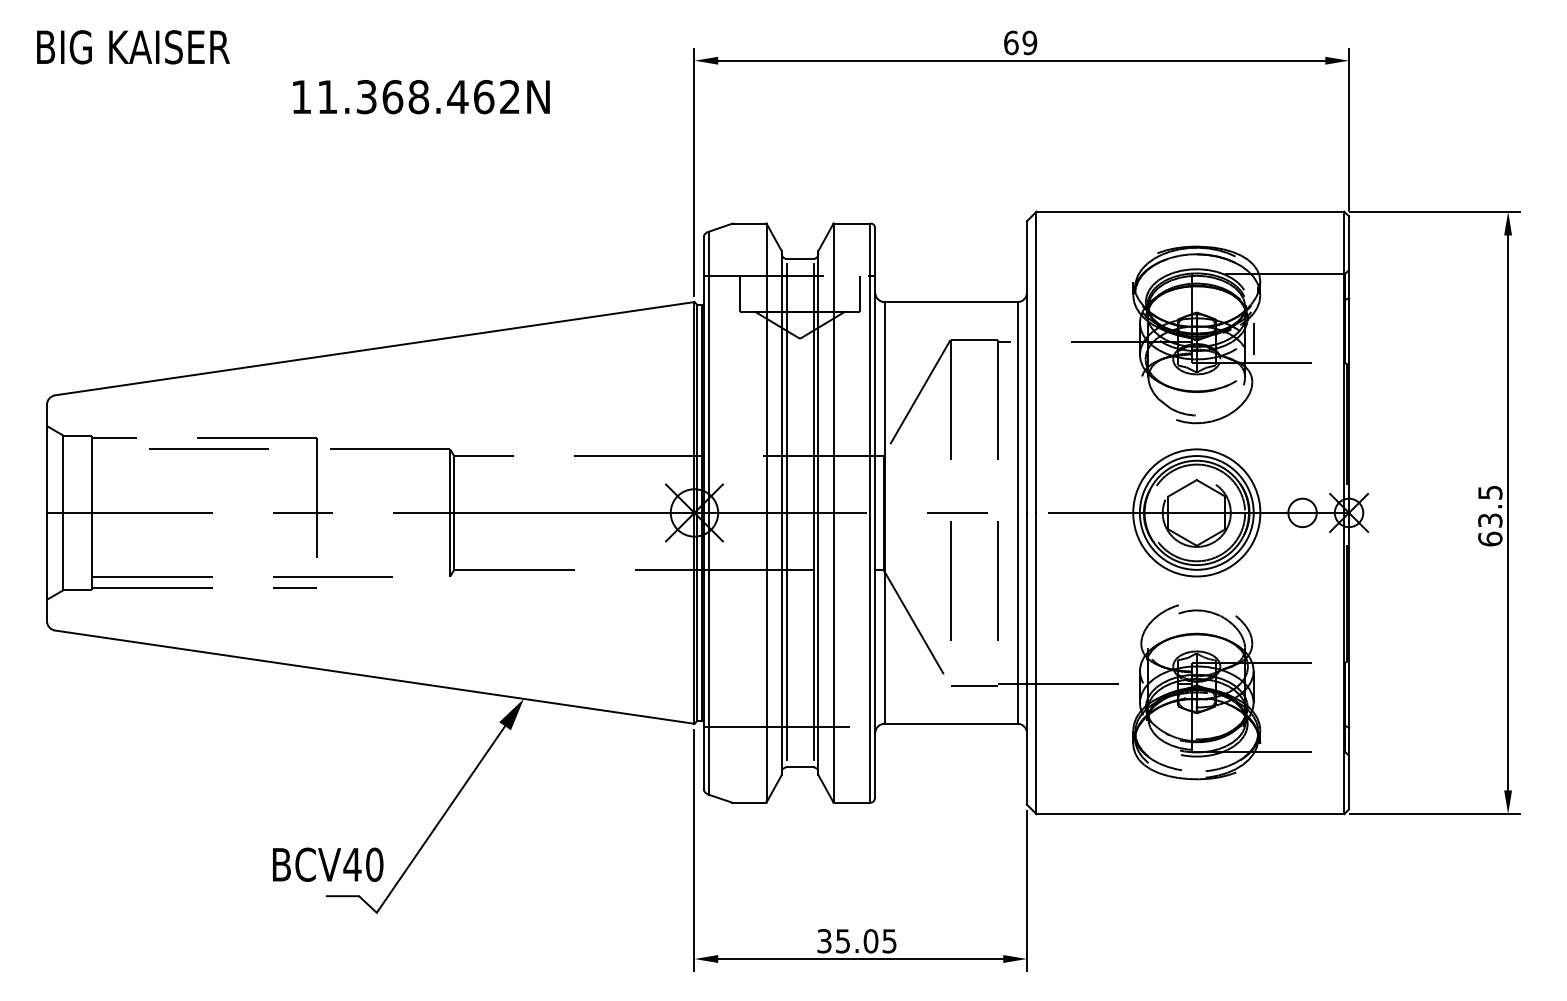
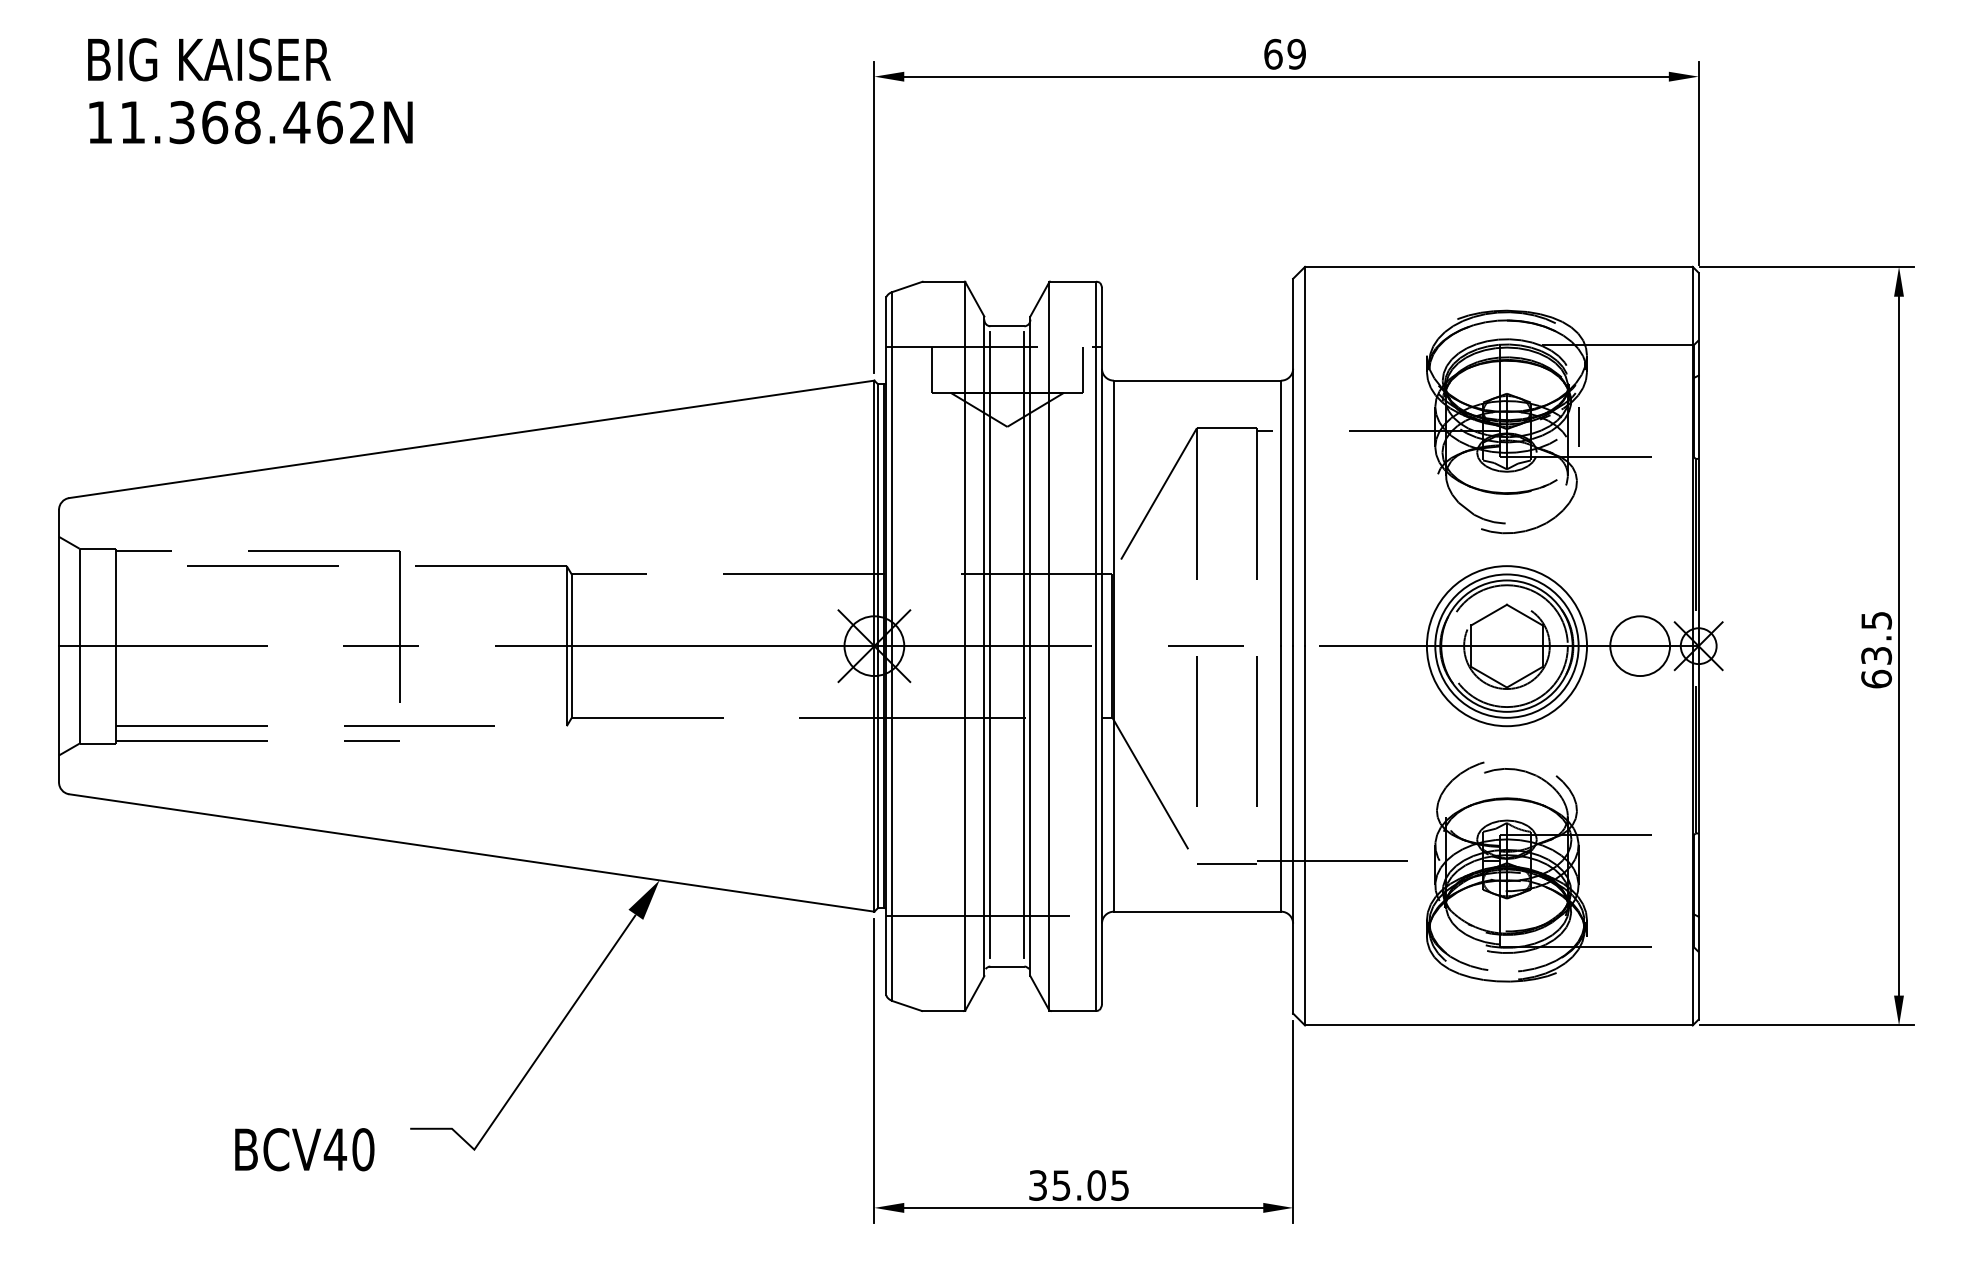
text: (133, 47) -> (209, 60), moved
text: (421, 97) -> (251, 123), moved
circle: (1302, 512) -> (1640, 645), size x1.67
text: (328, 864) -> (305, 1149), moved

